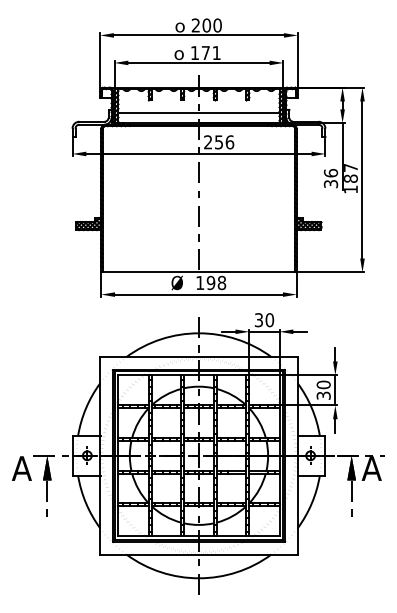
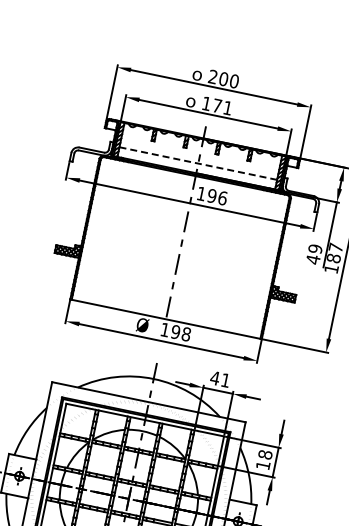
line: (198, 113) -> (197, 163), solid -> dashed
text: (213, 142) -> (206, 195), 256 -> 196
text: (330, 178) -> (313, 254), 36 -> 49
text: (264, 320) -> (220, 379), 30 -> 41
text: (323, 389) -> (264, 459), 30 -> 18

